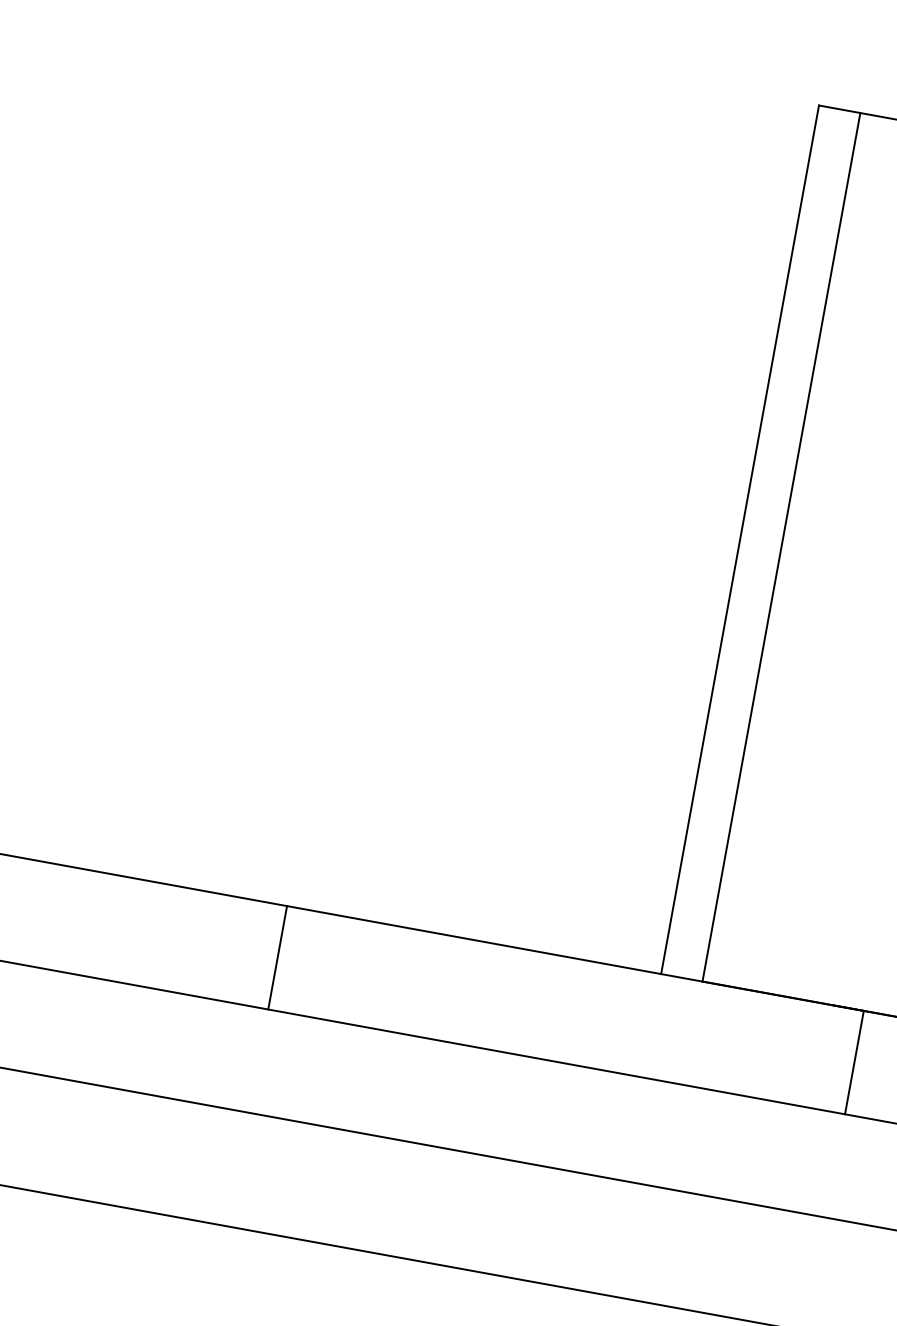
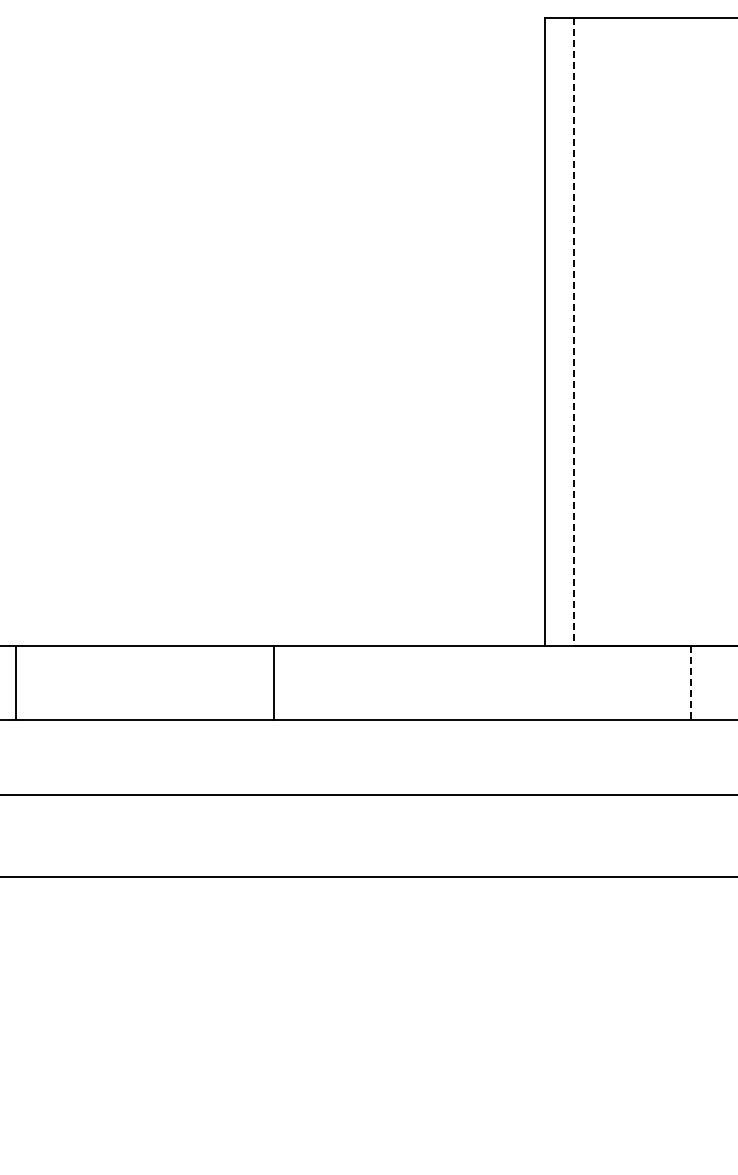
line: (781, 547) -> (574, 331), solid -> dashed
line: (854, 1063) -> (691, 683), solid -> dashed

